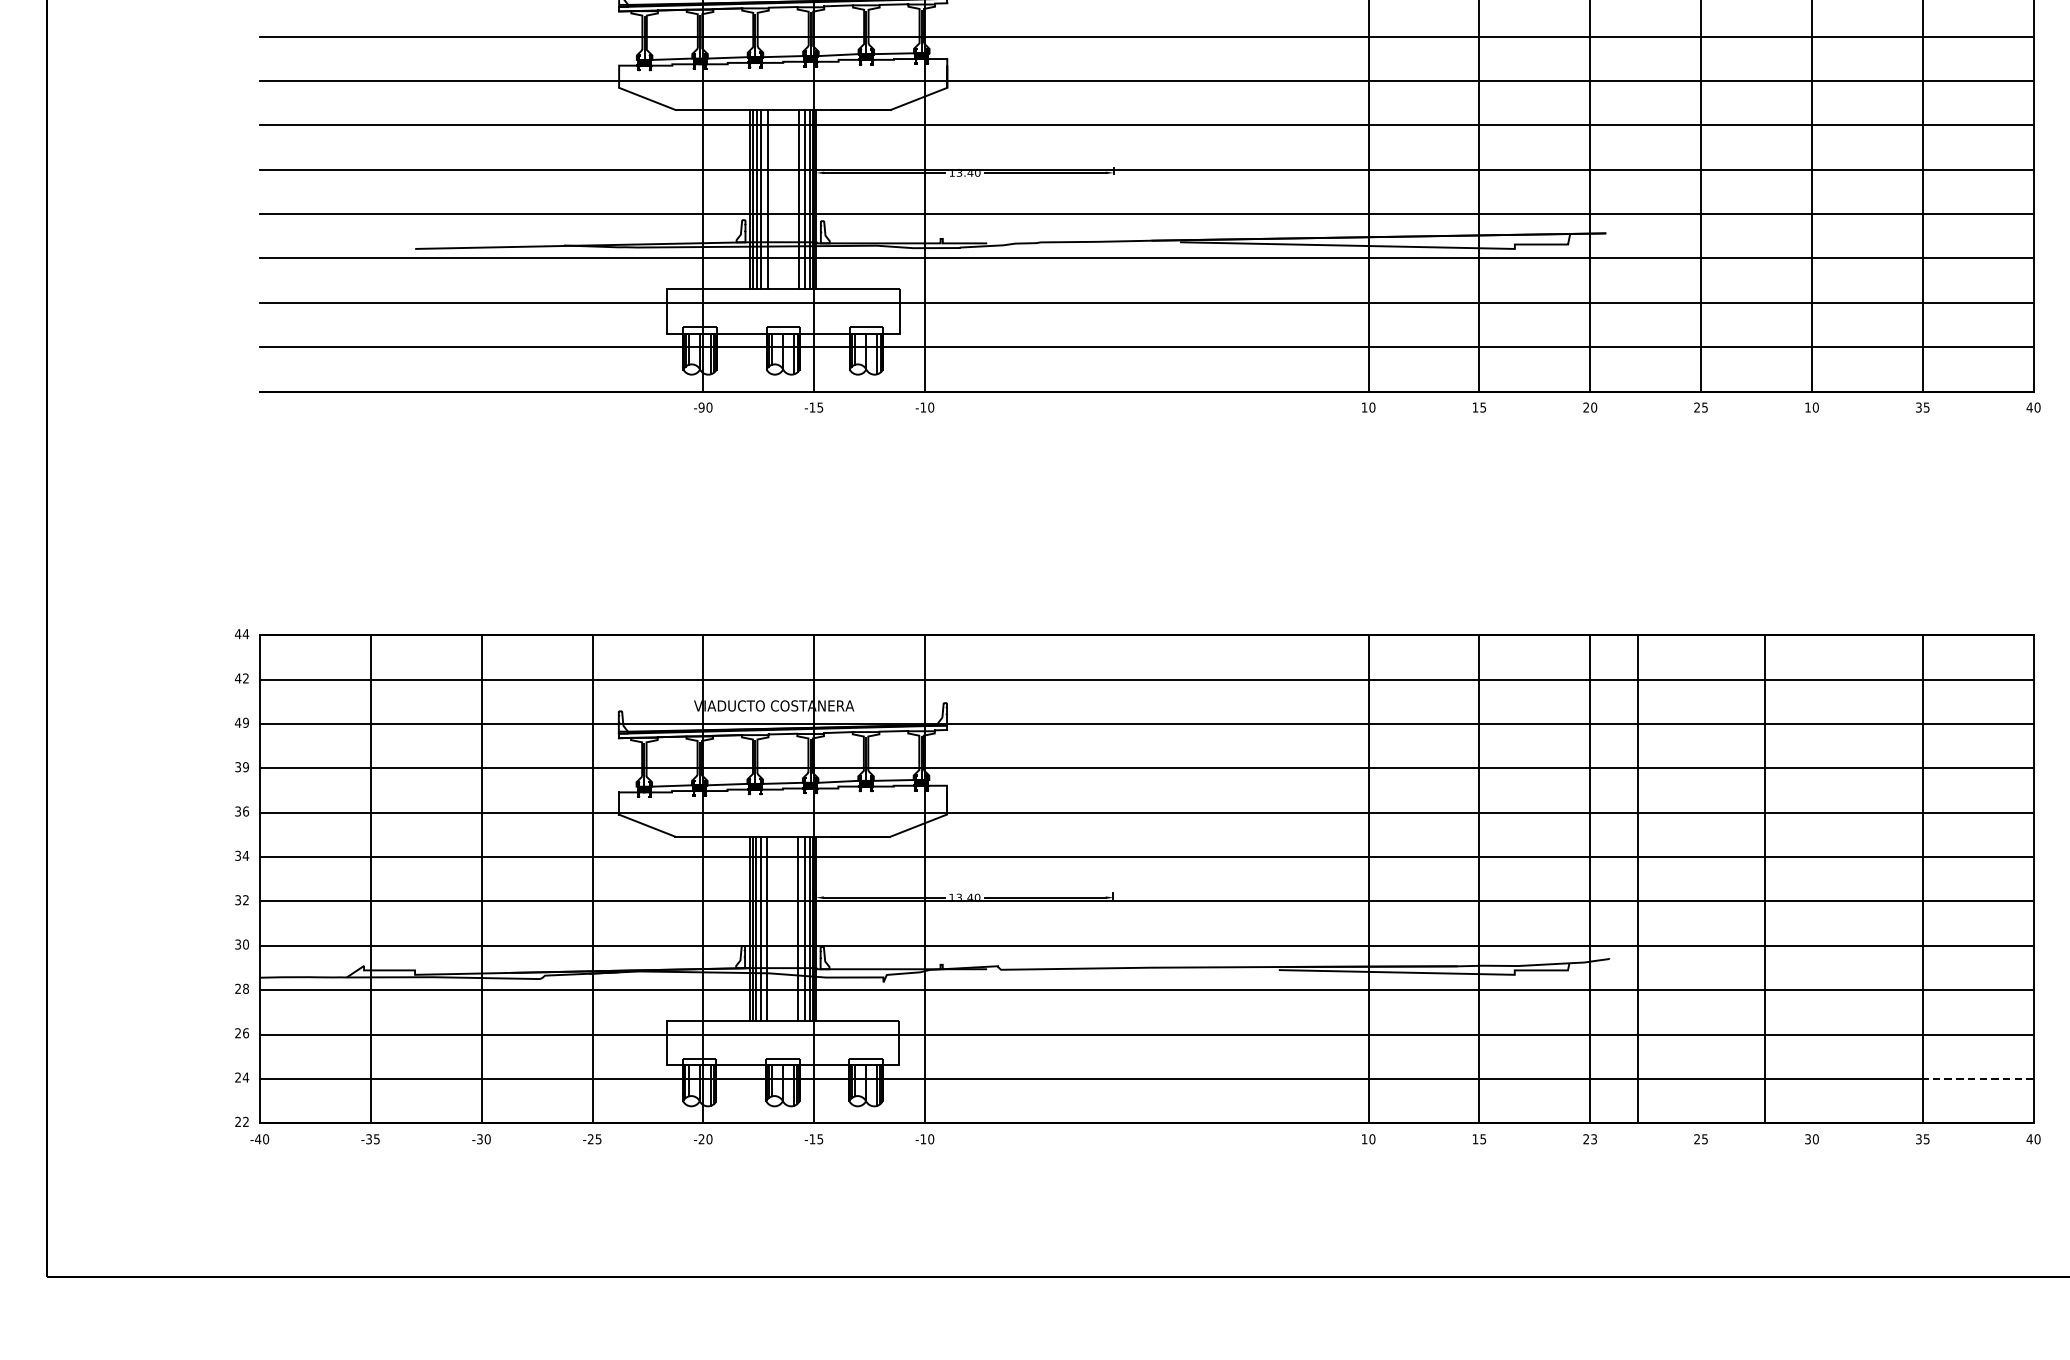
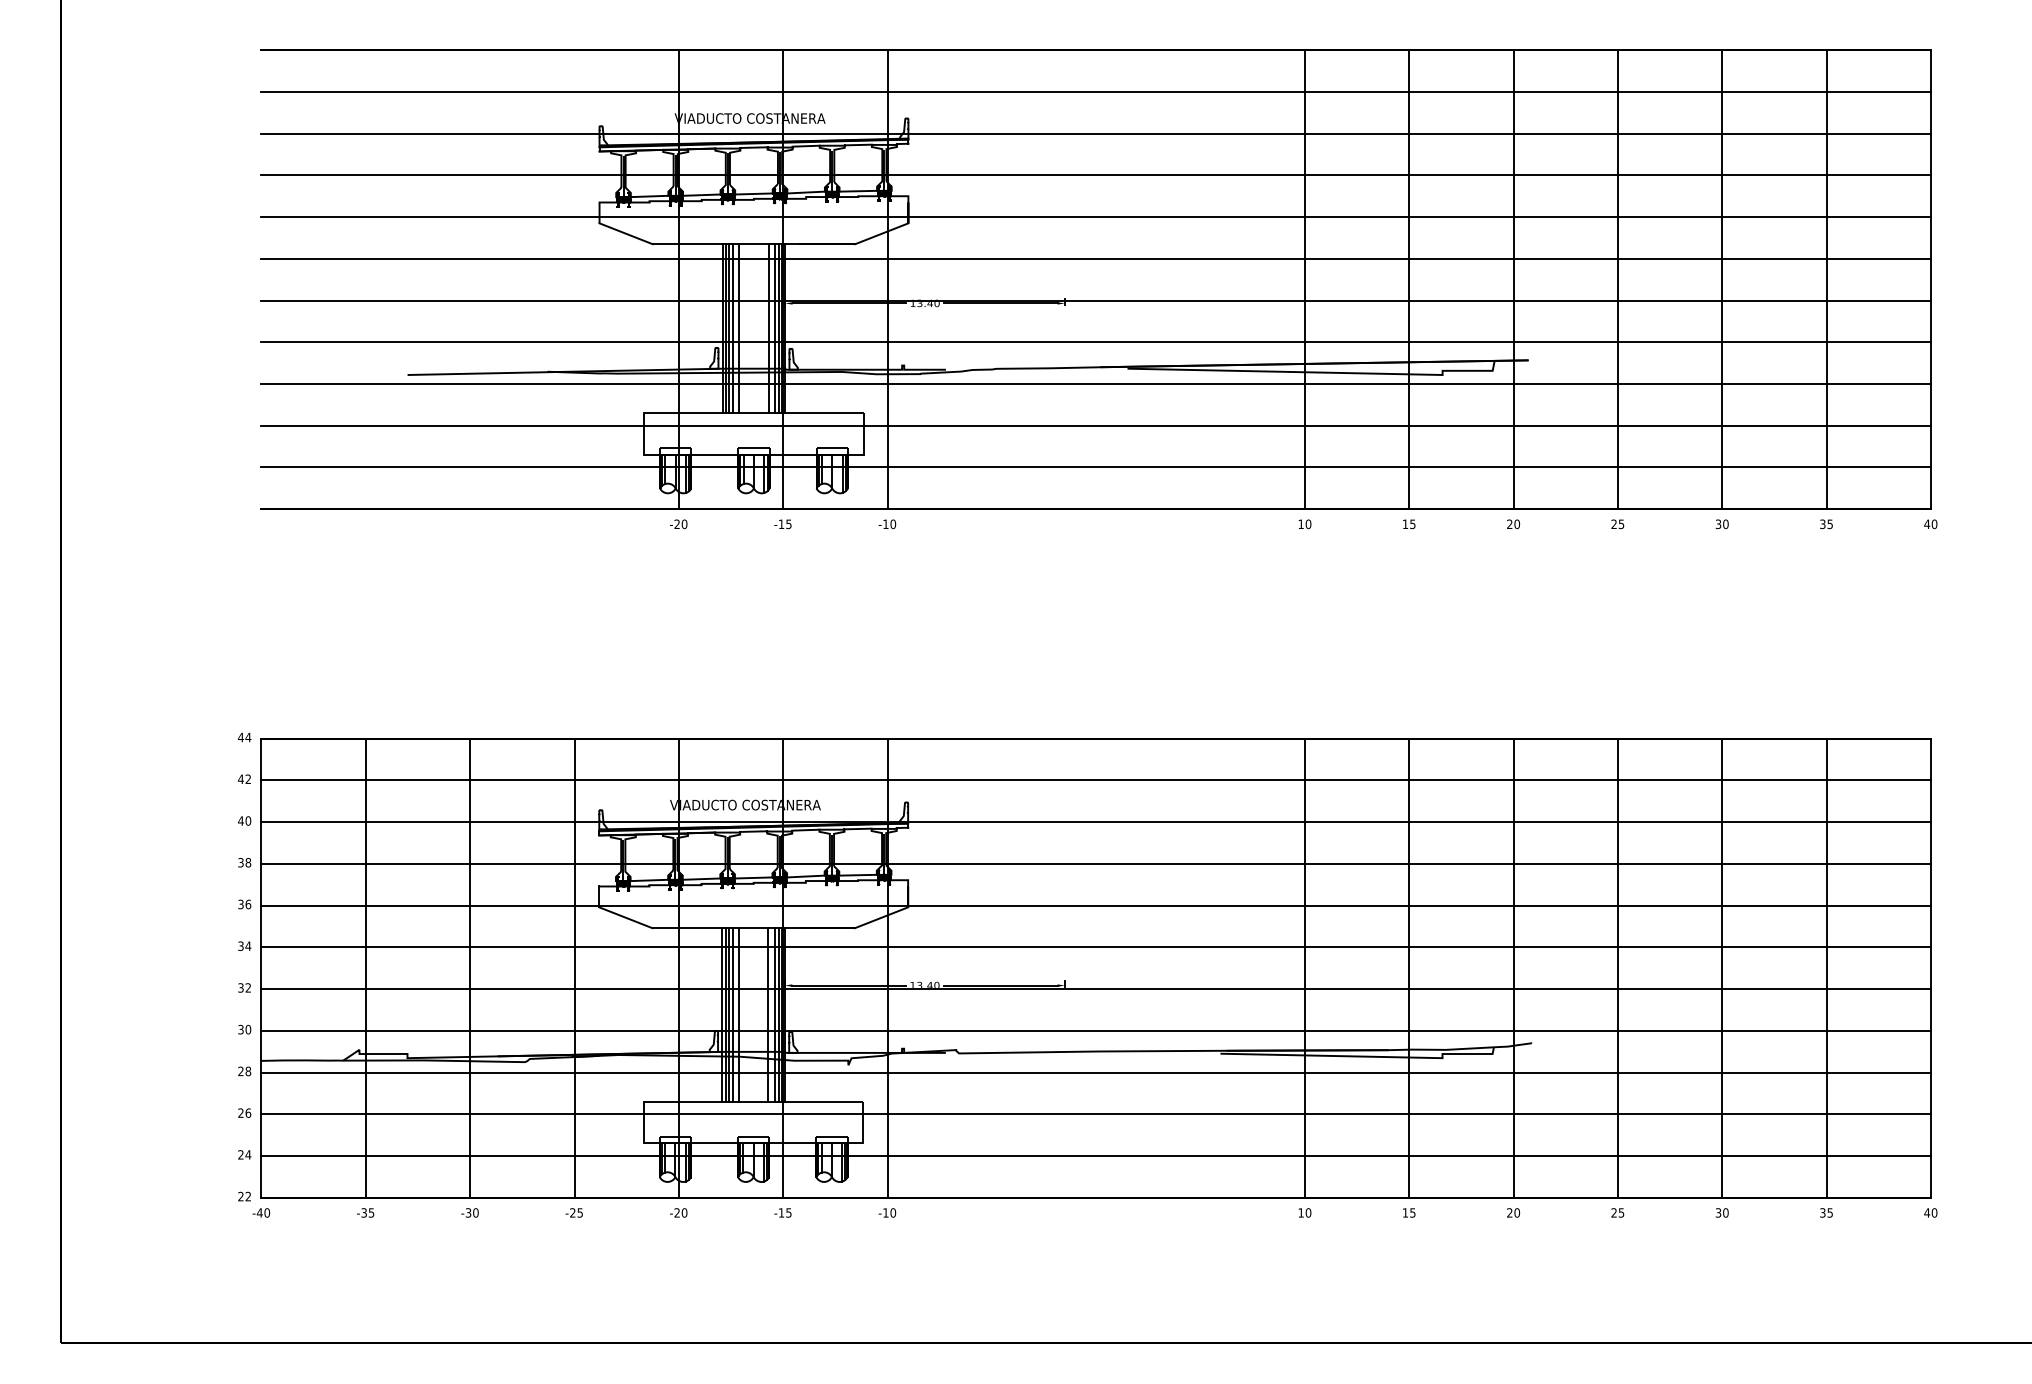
text: (701, 407) -> (677, 524), -90 -> -20
text: (1808, 407) -> (1718, 524), 10 -> 30
text: (245, 722) -> (247, 820), 49 -> 40
text: (246, 766) -> (248, 862), 39 -> 38
line: (1638, 878) -> (1617, 967), moved
line: (1765, 878) -> (1722, 967), moved
line: (1978, 1079) -> (1878, 1156), dashed -> solid
text: (1594, 1138) -> (1517, 1212), 23 -> 20

